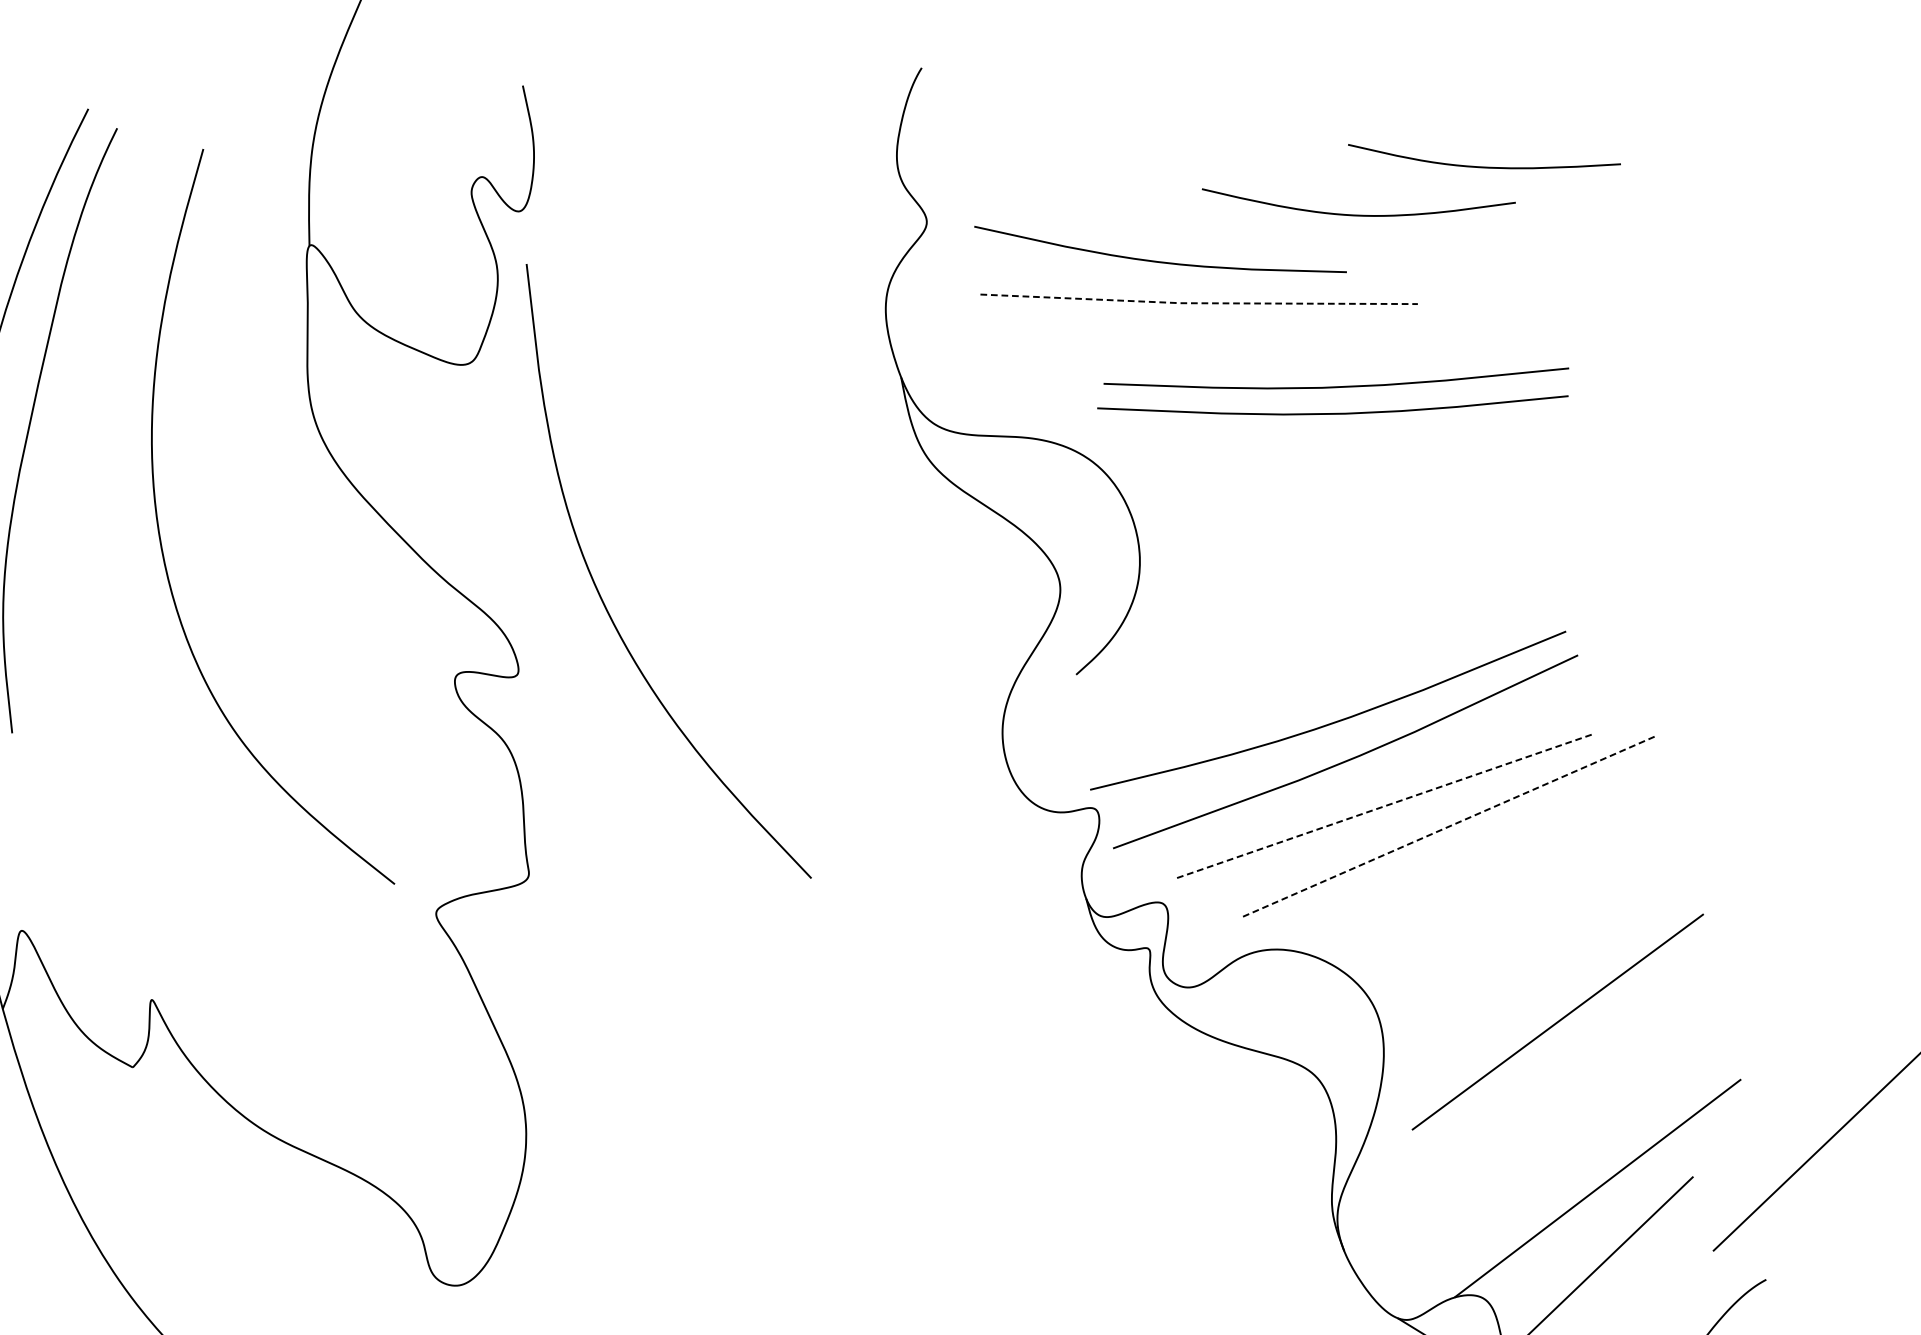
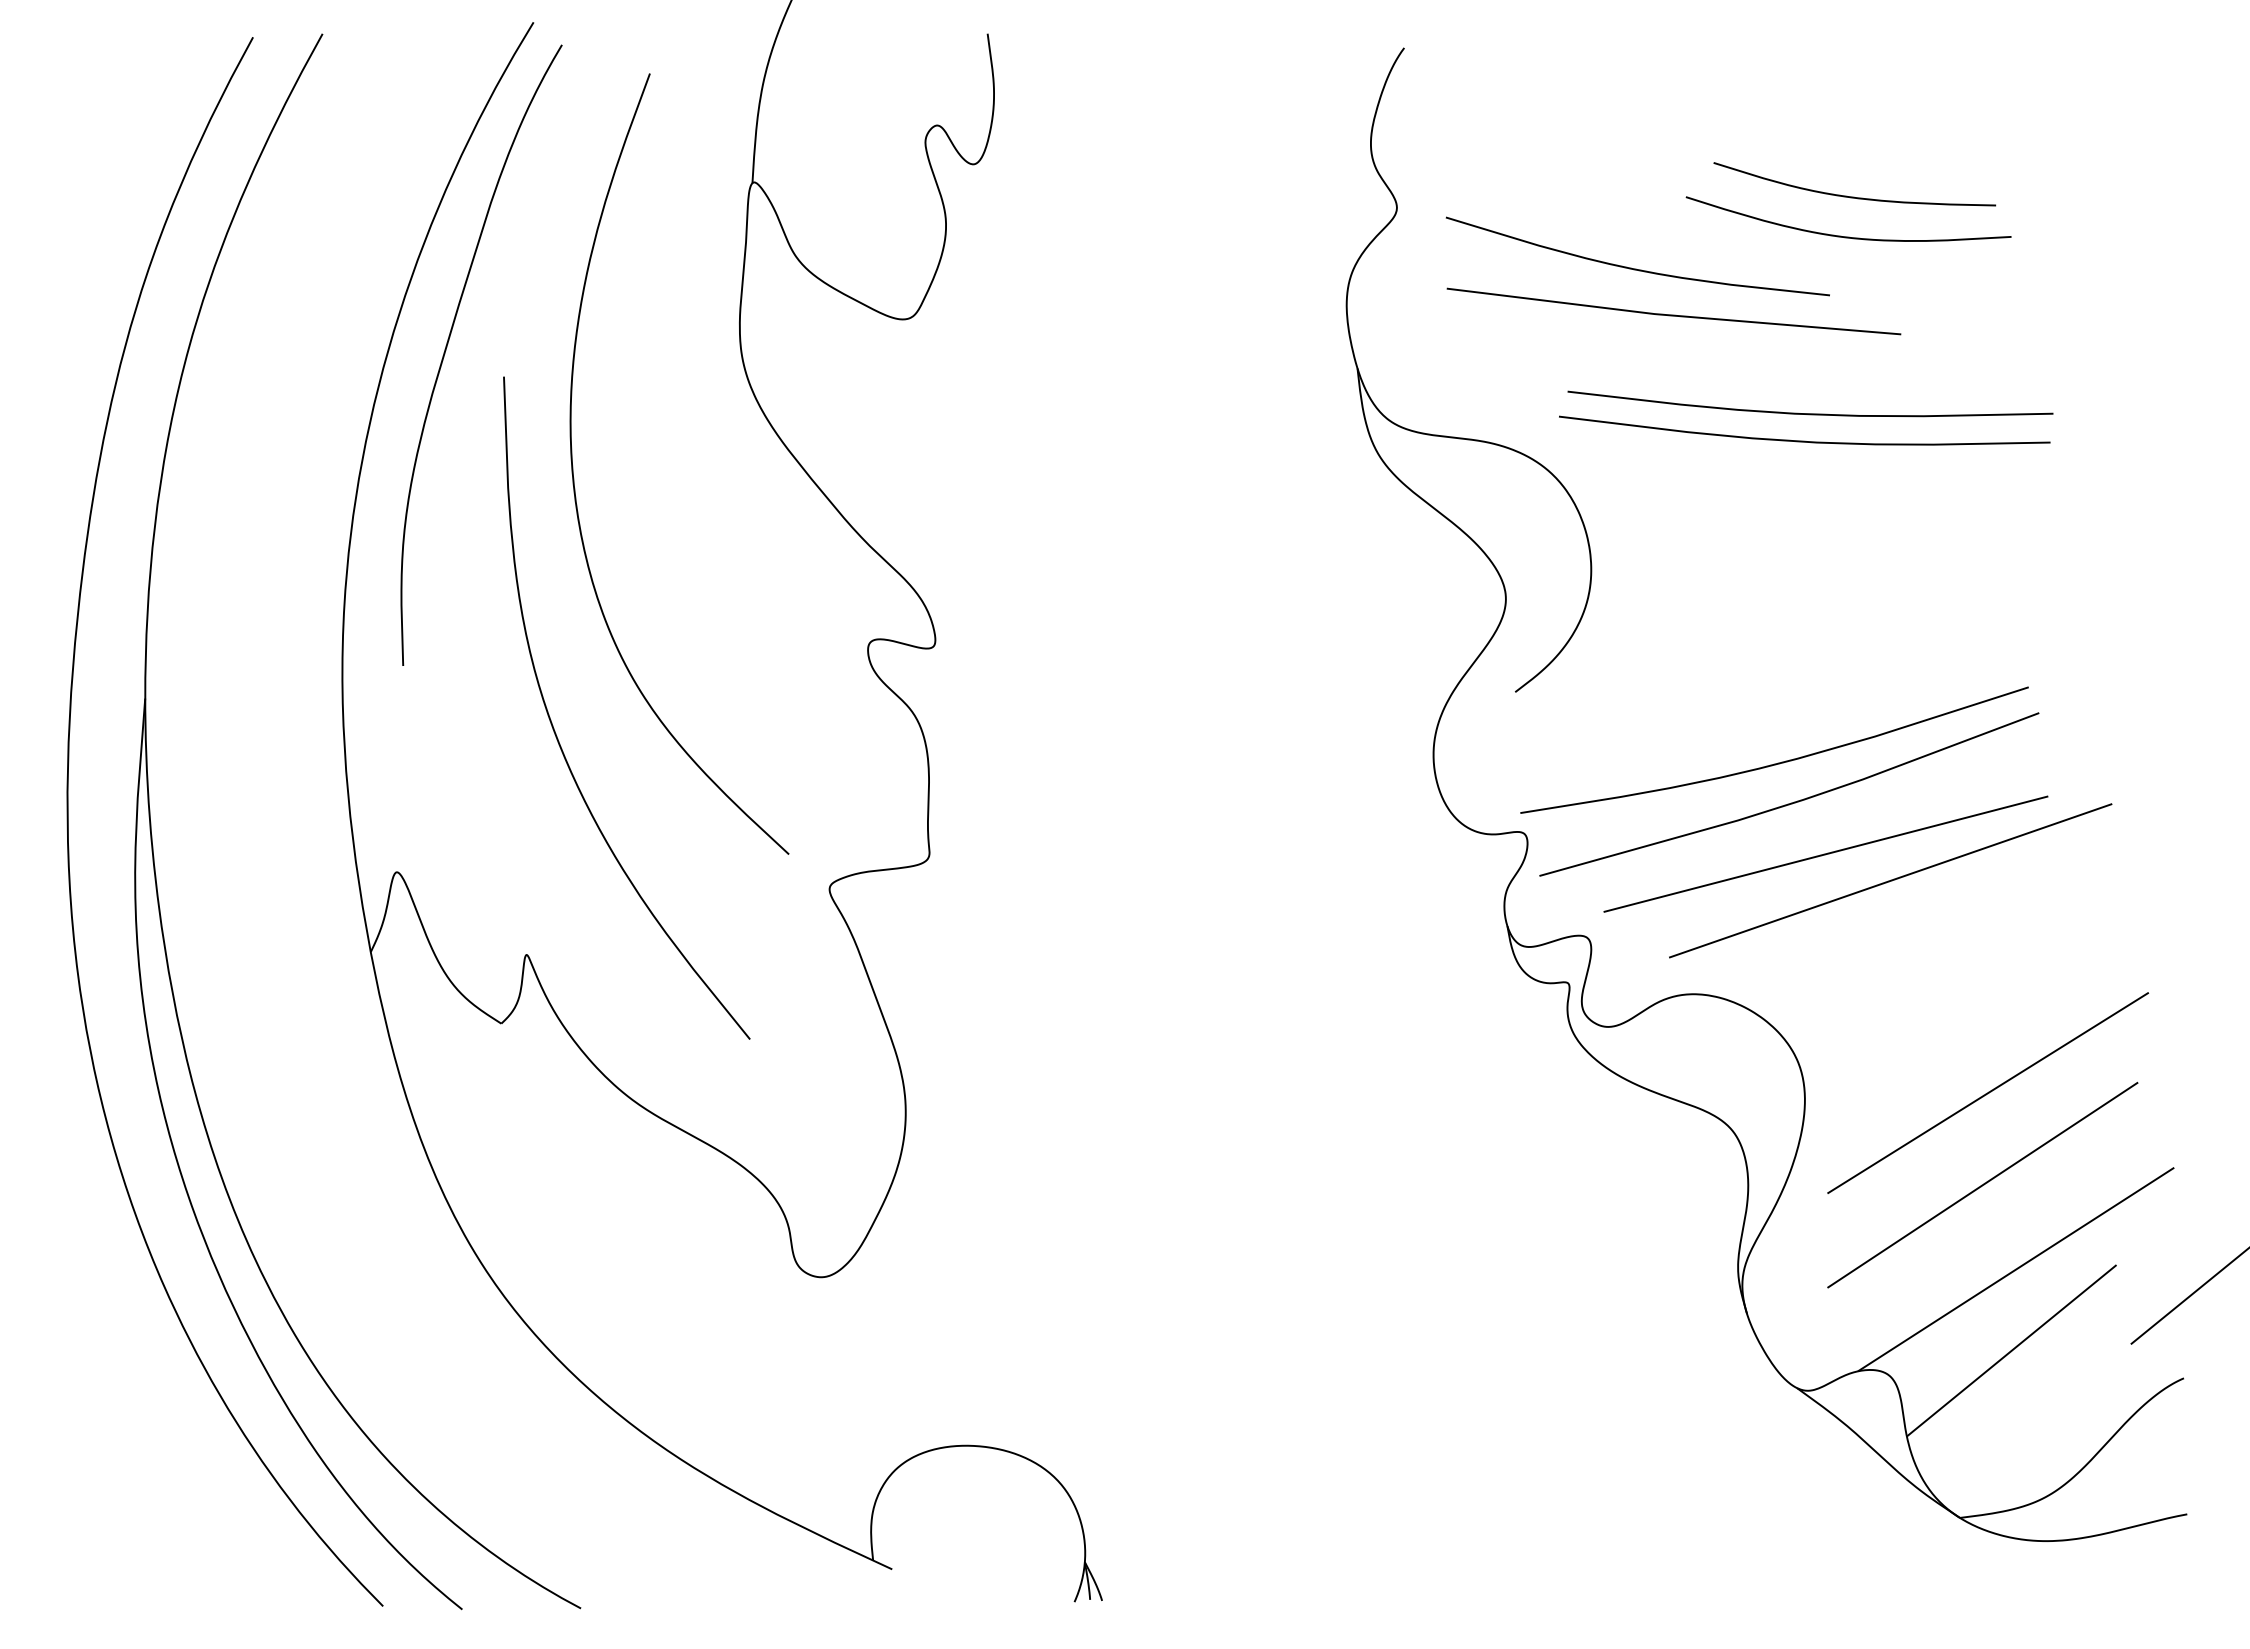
curve: (1485, 166) -> (1854, 196), moved
line: (1198, 303) -> (1673, 315), dashed -> solid
curve: (603, 600) -> (556, 733), moved
line: (1384, 806) -> (1825, 854), dashed -> solid
line: (1448, 826) -> (1890, 880), dashed -> solid
line: (1559, 1109) -> (1982, 1184), added

